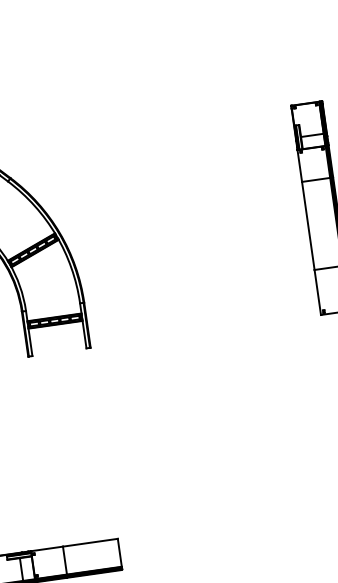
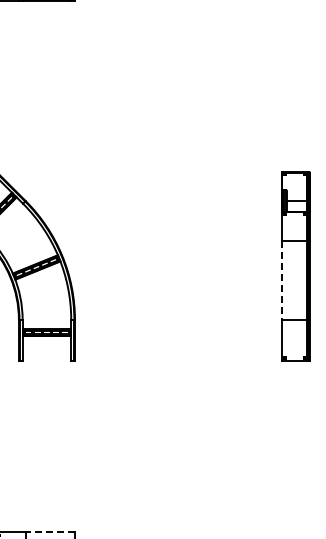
line: (308, 225) -> (282, 280), solid -> dashed
line: (90, 542) -> (50, 532), solid -> dashed

